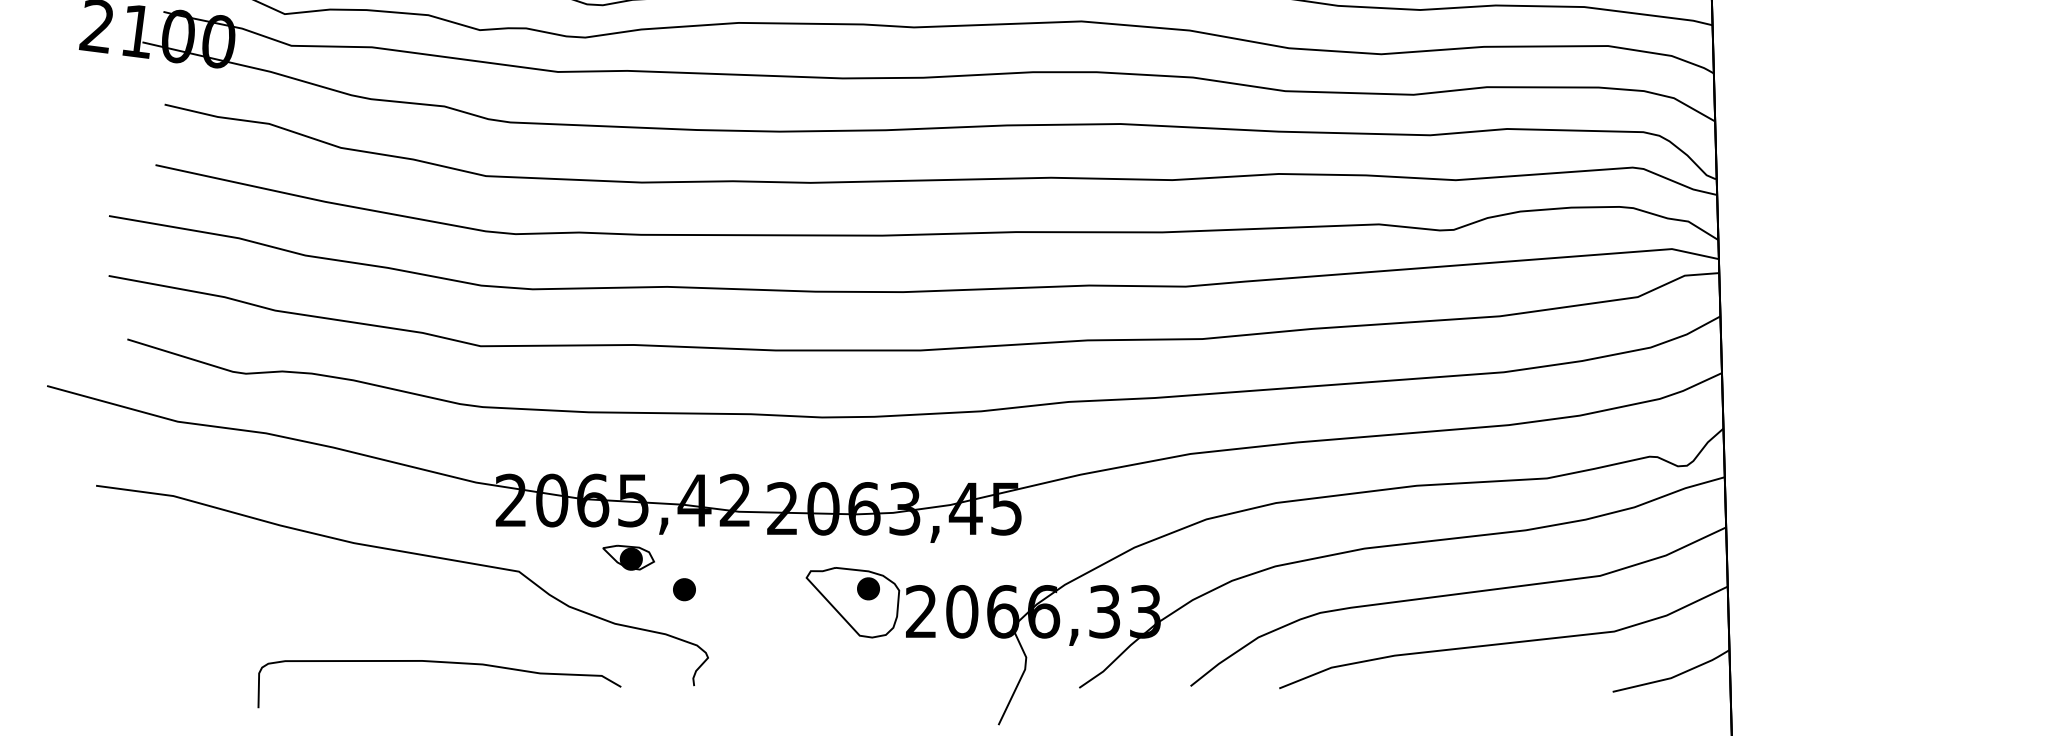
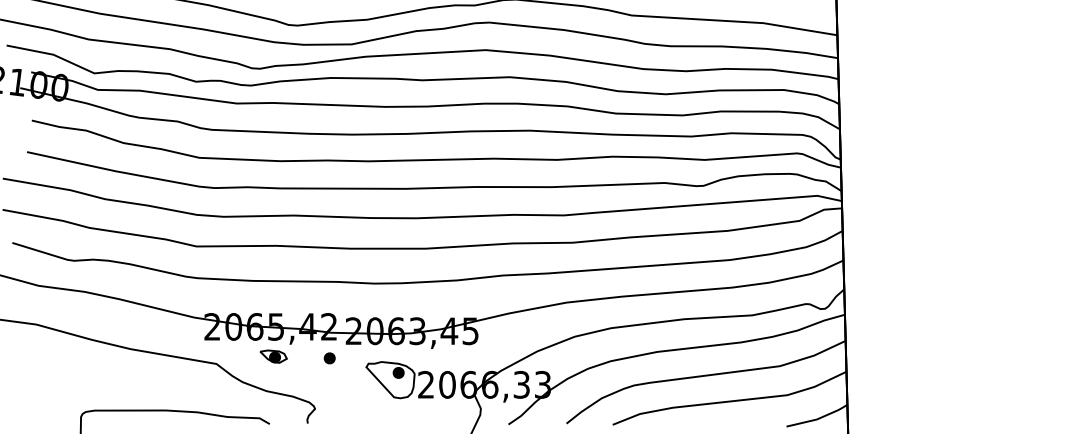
part: (683, 589) -> (329, 358), moved

